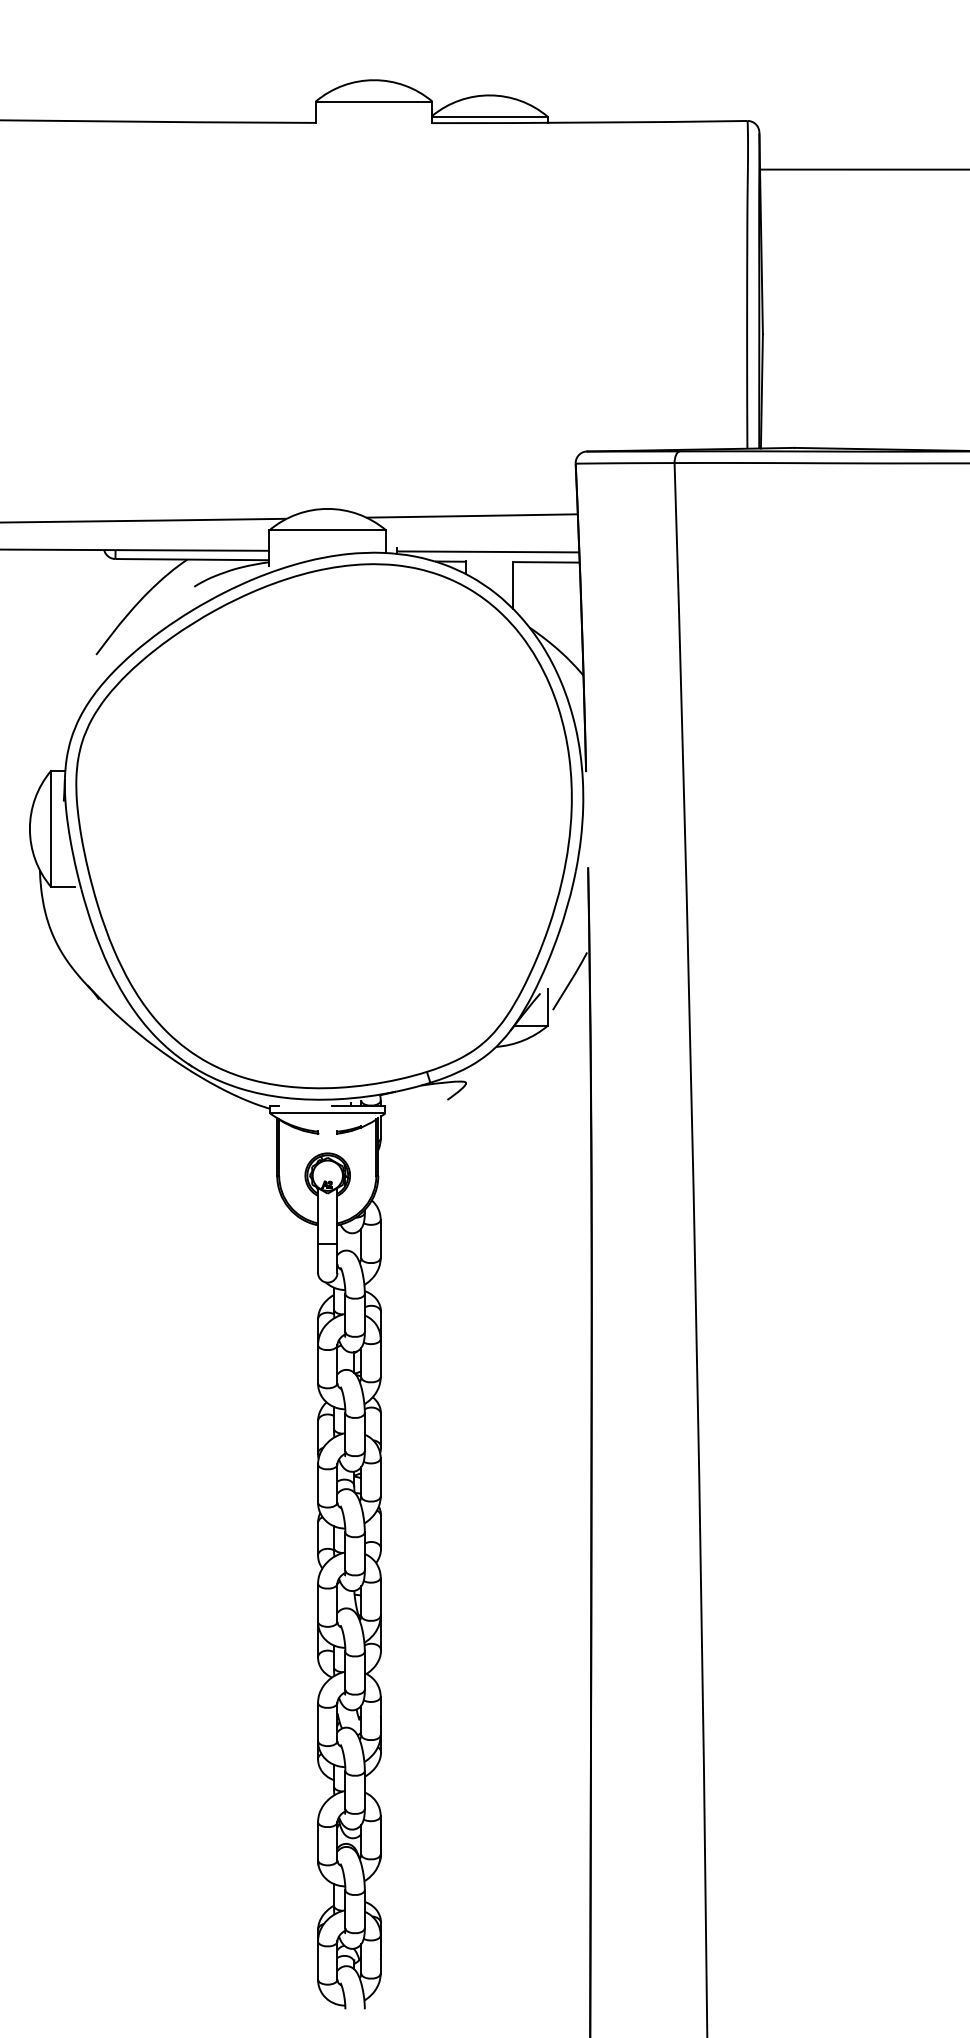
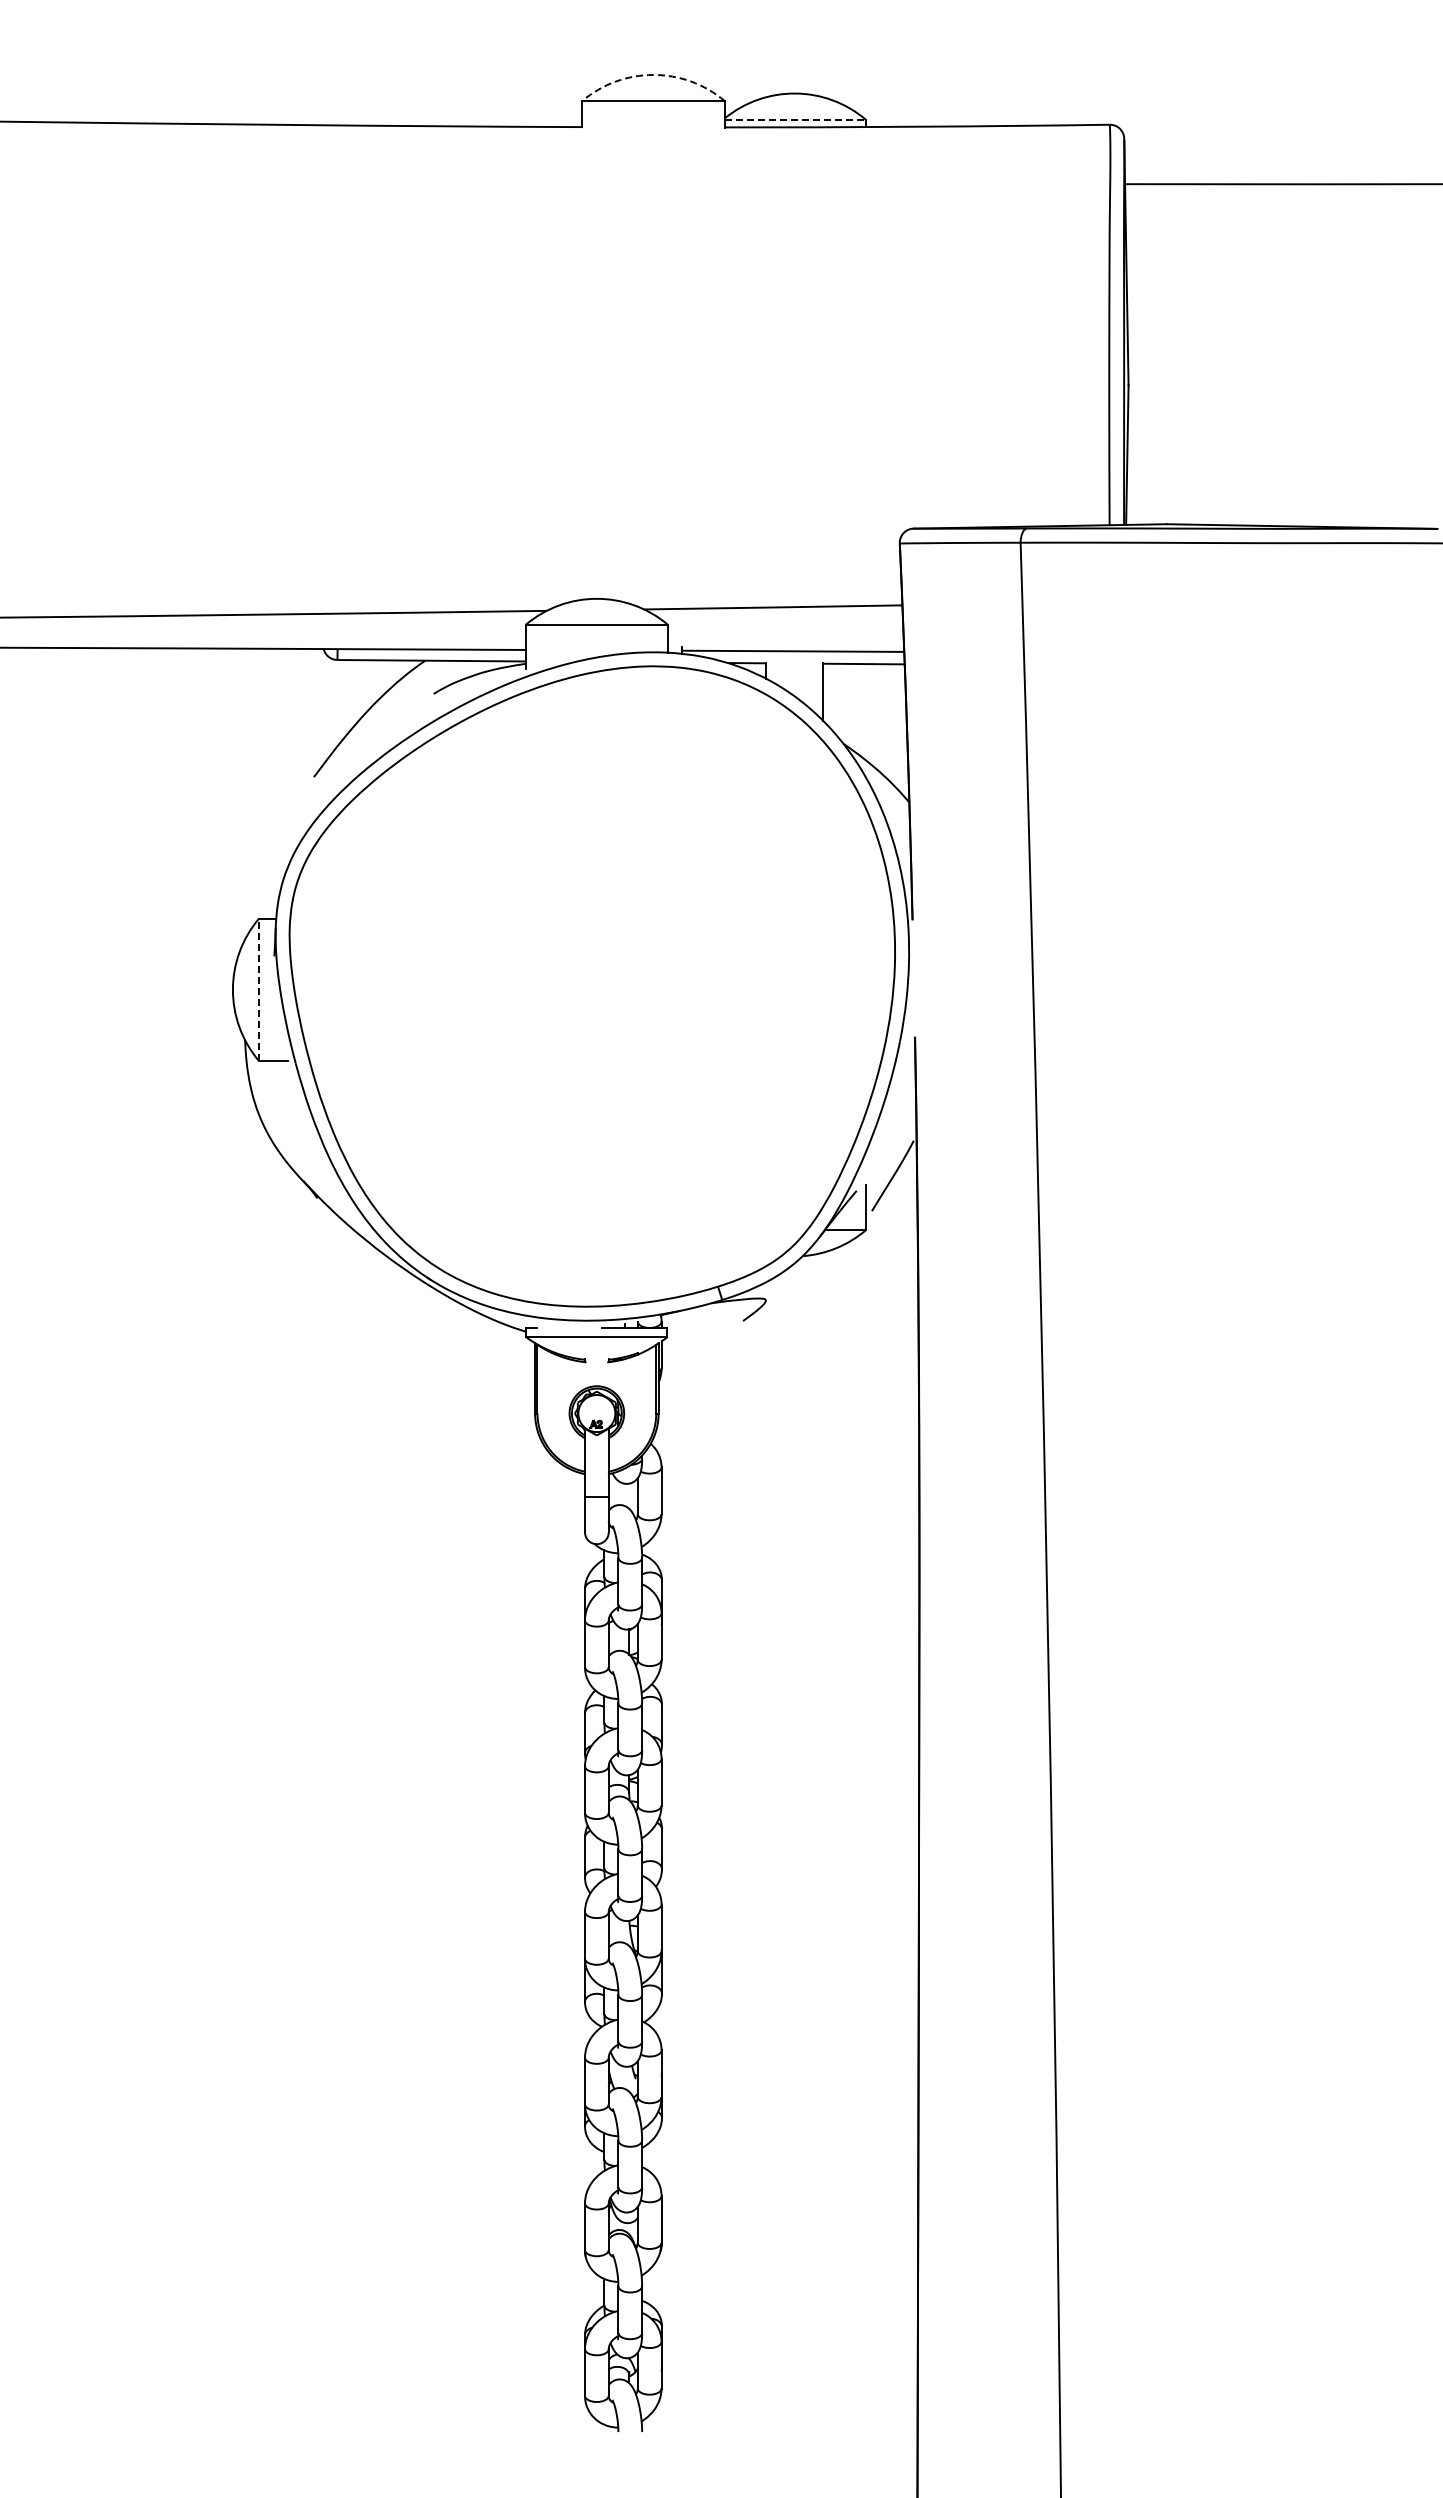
arc: (374, 79) -> (653, 74), solid -> dashed
line: (490, 116) -> (795, 119), solid -> dashed
line: (51, 828) -> (259, 989), solid -> dashed

